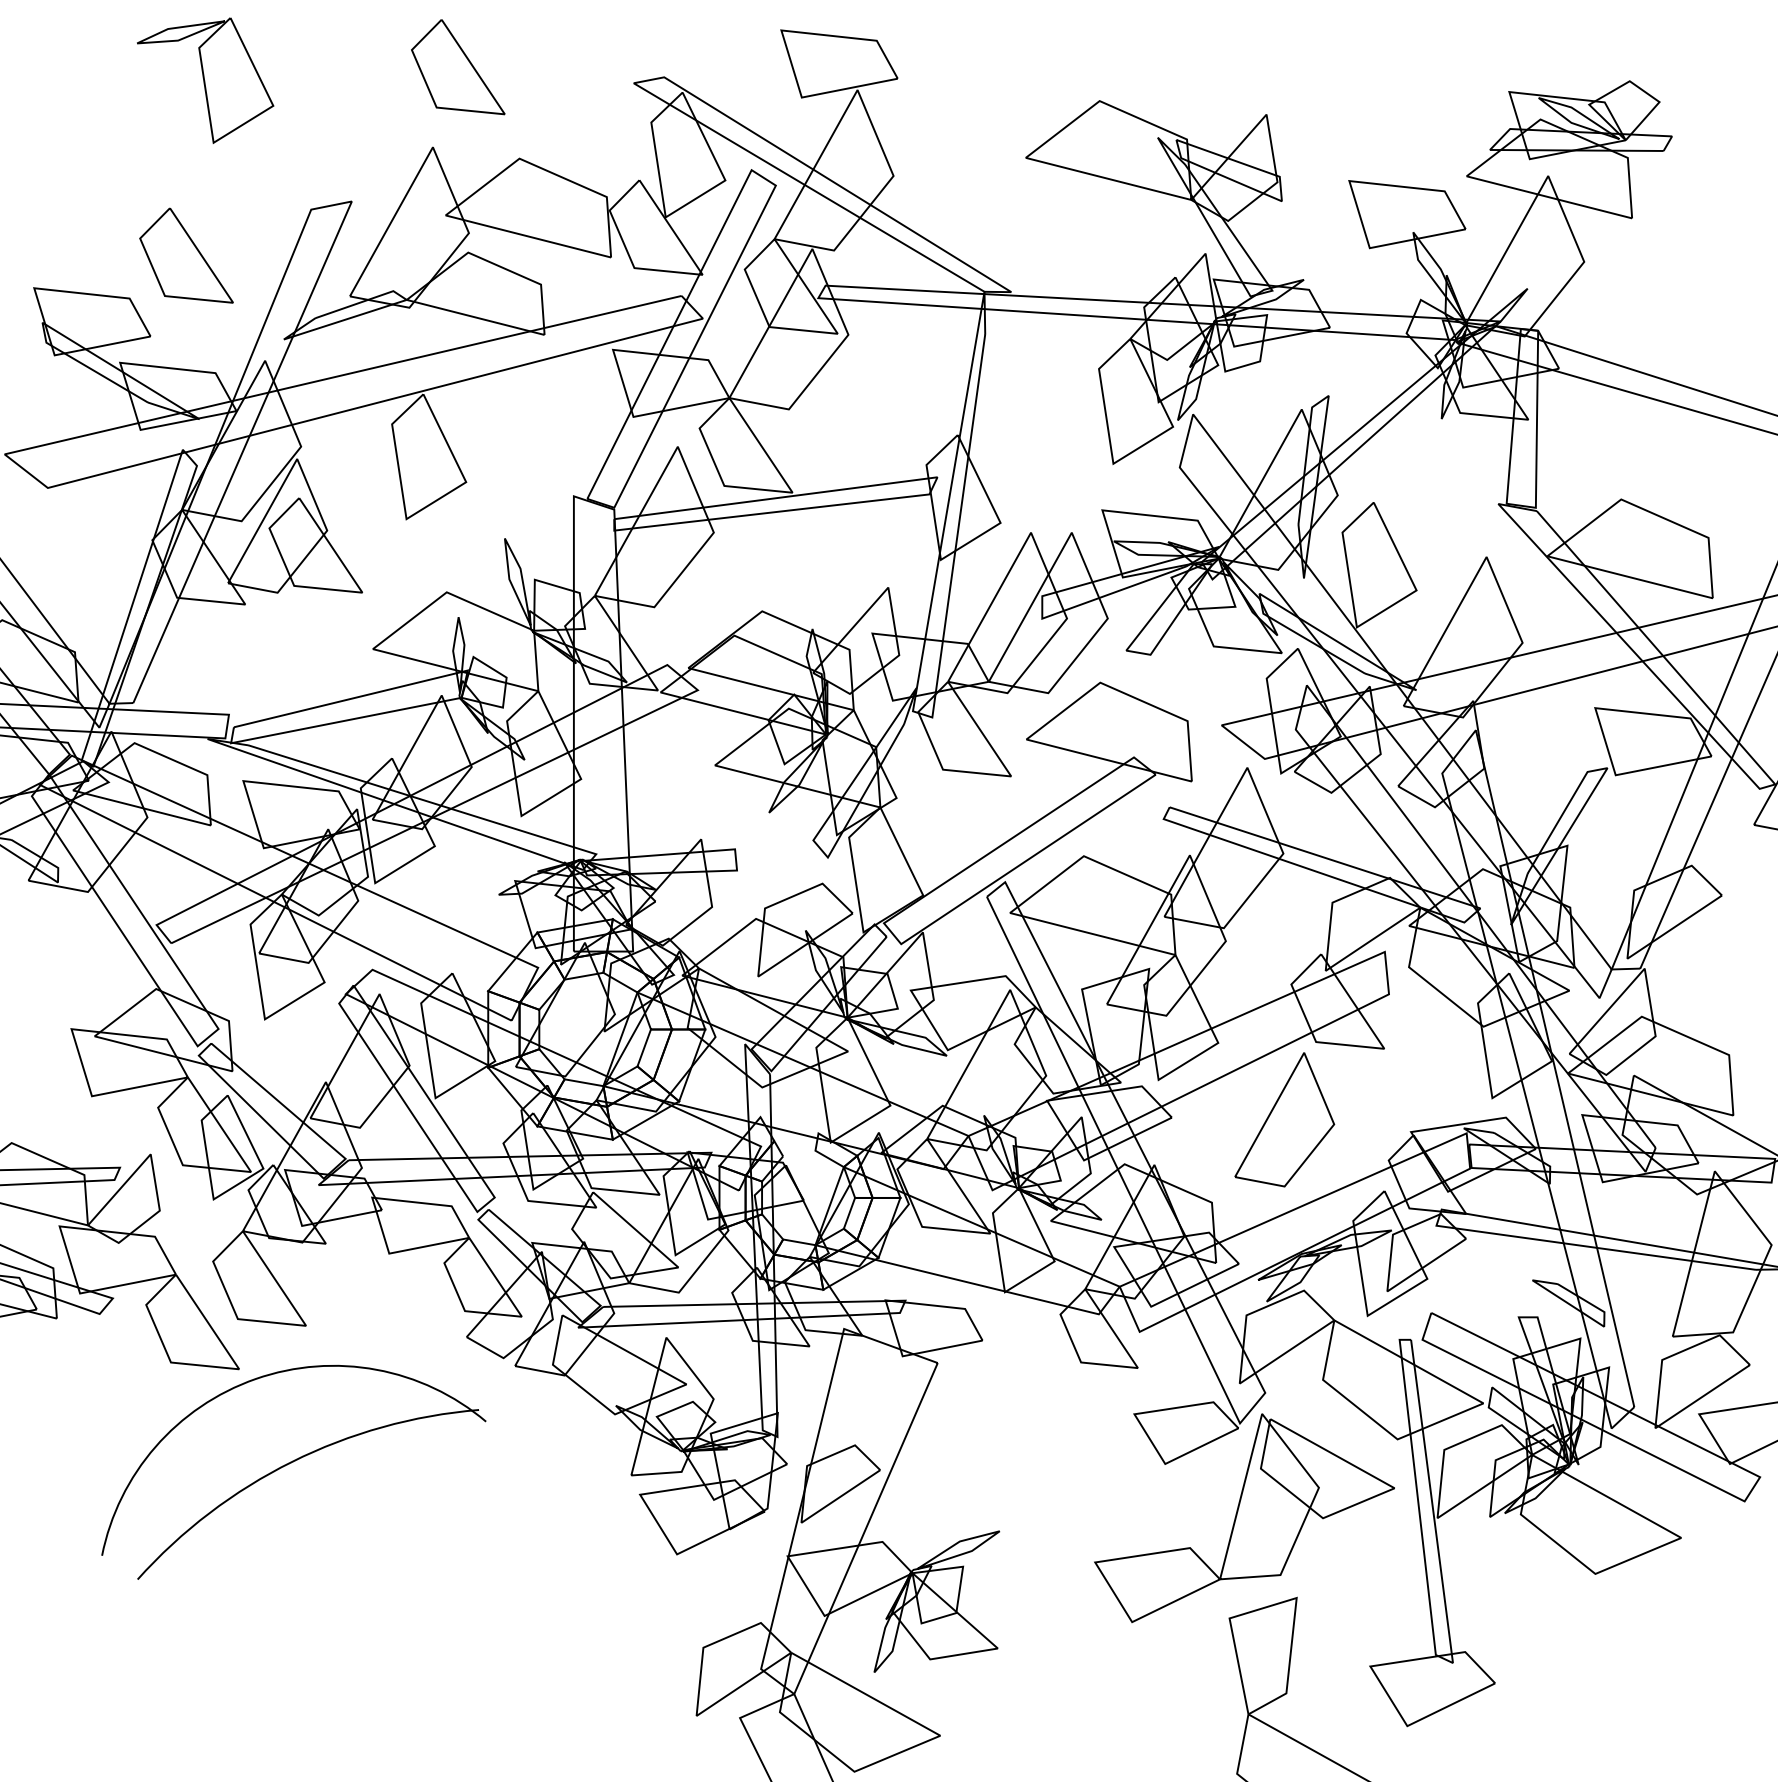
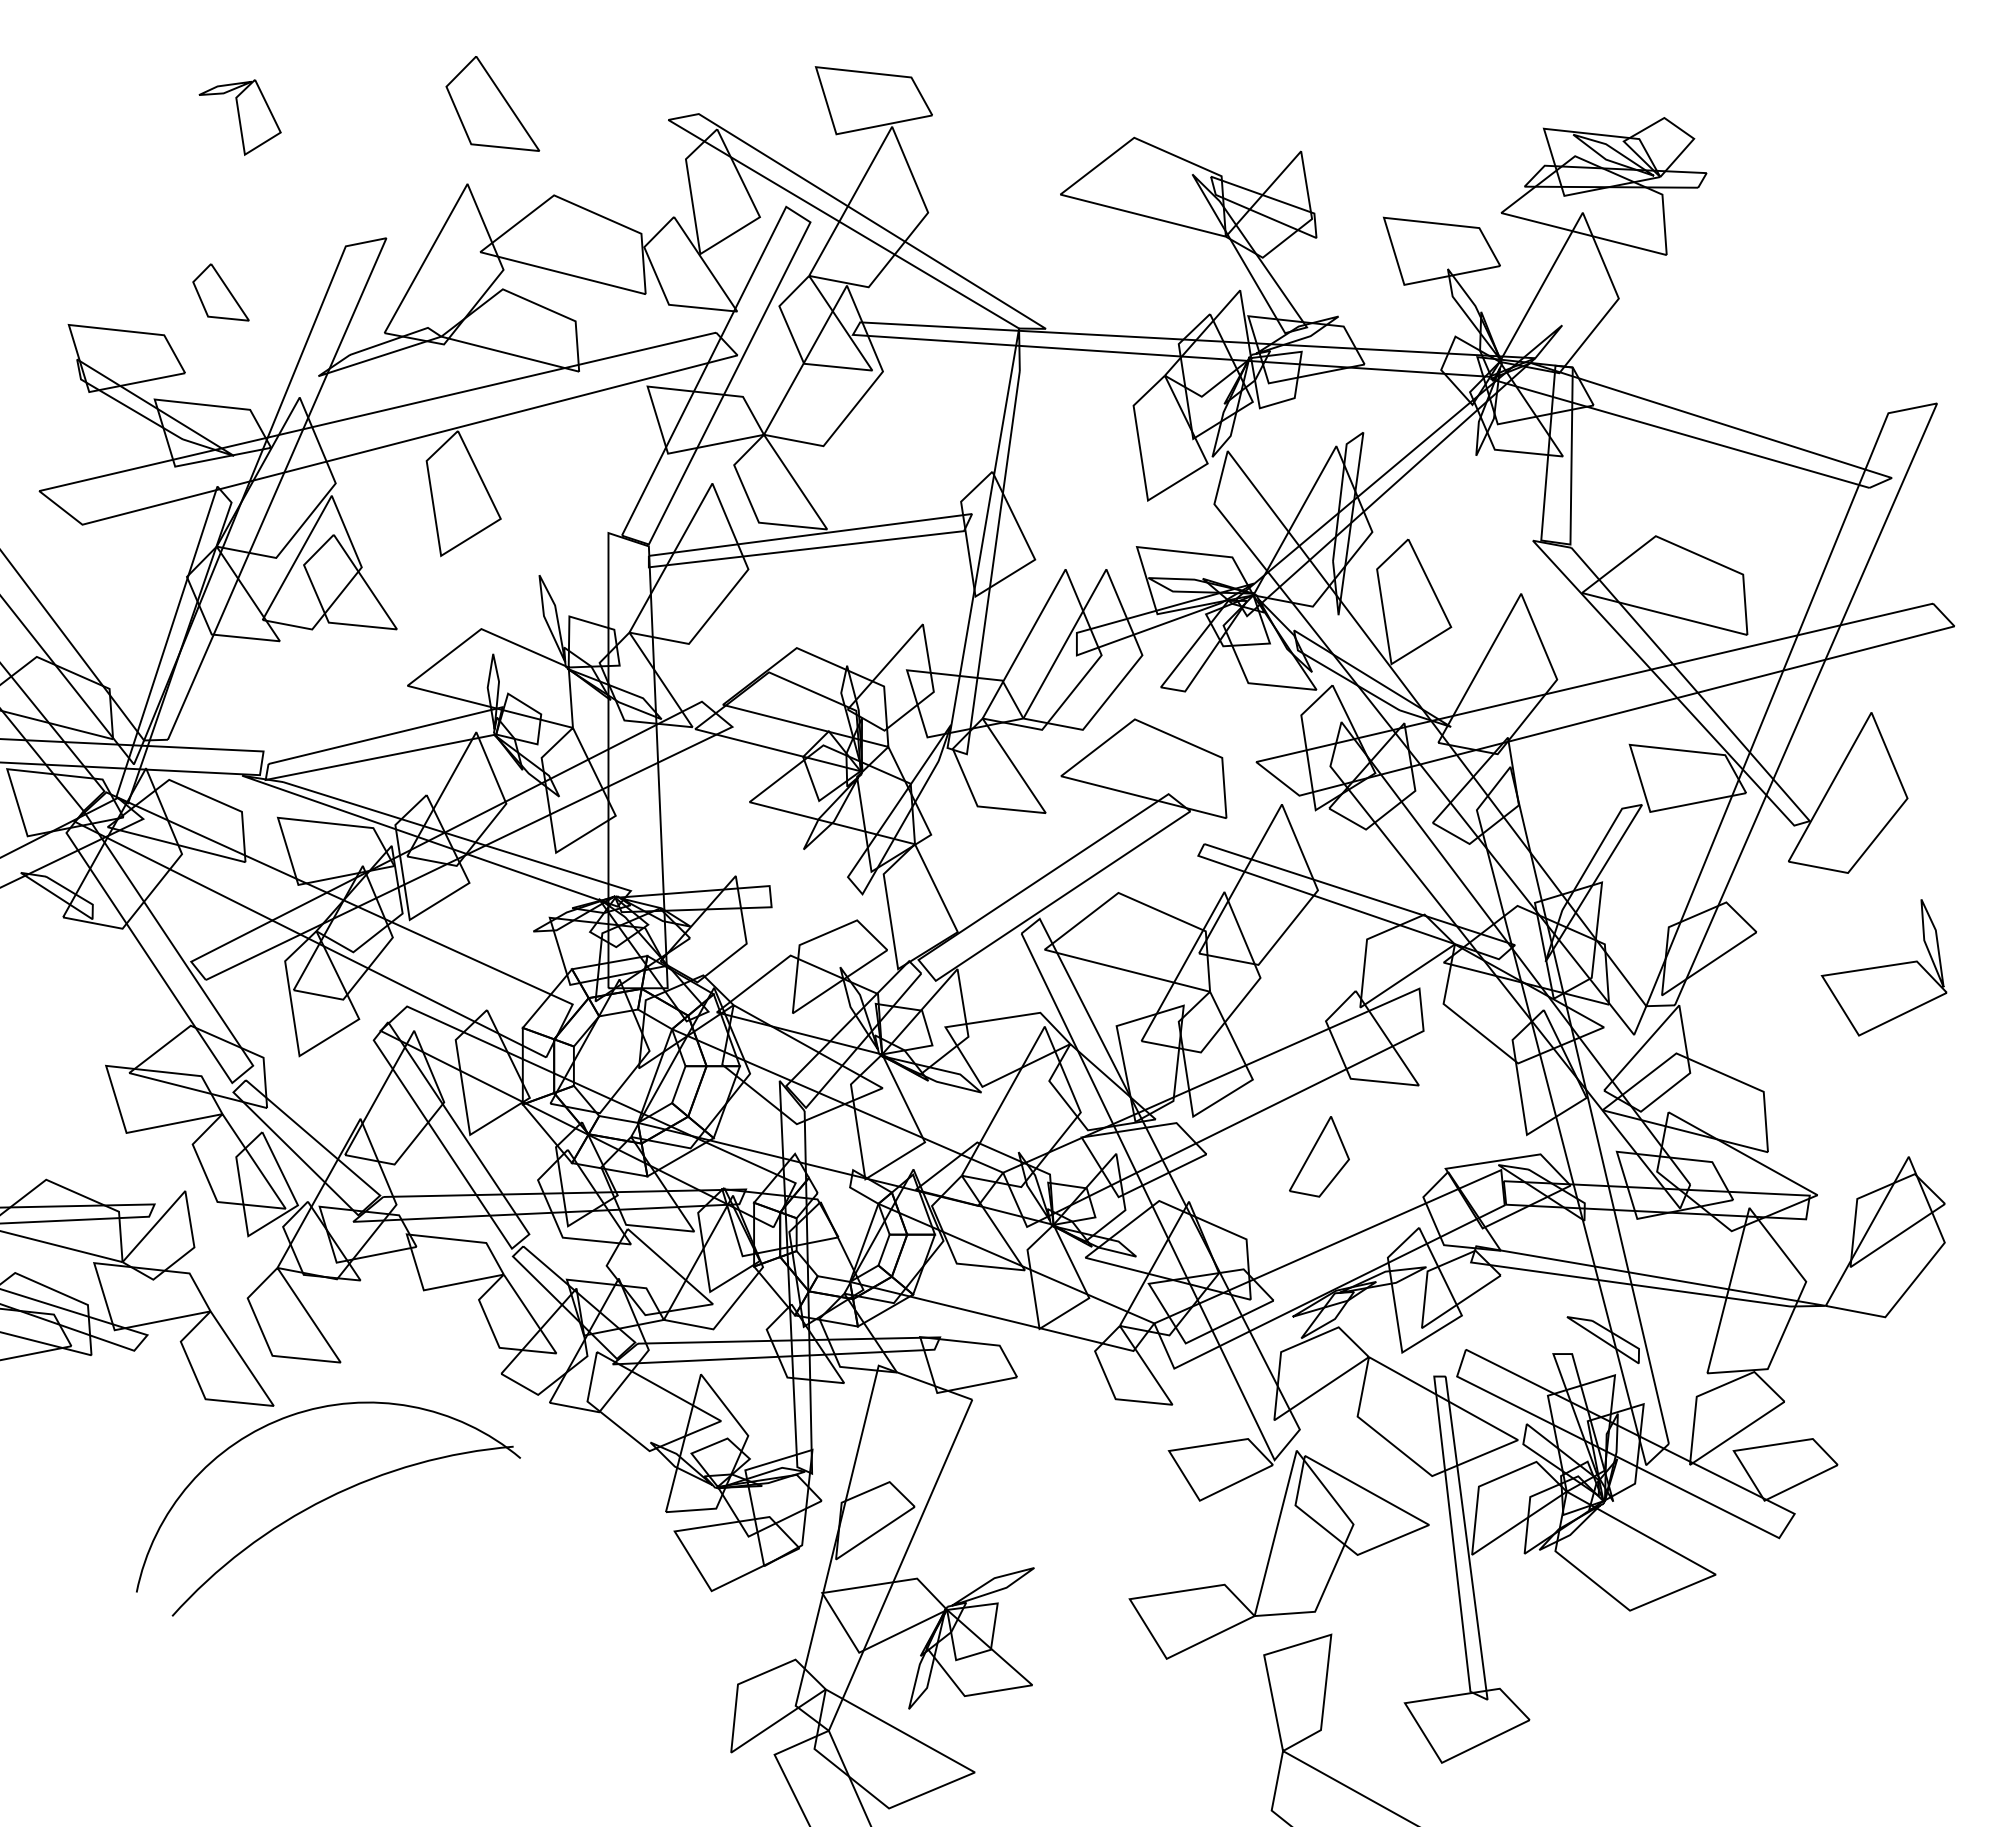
part: (204, 80) -> (239, 117), size x0.6
part: (185, 255) -> (220, 292), size x0.6
part: (1284, 1119) -> (1319, 1156), size x0.6

